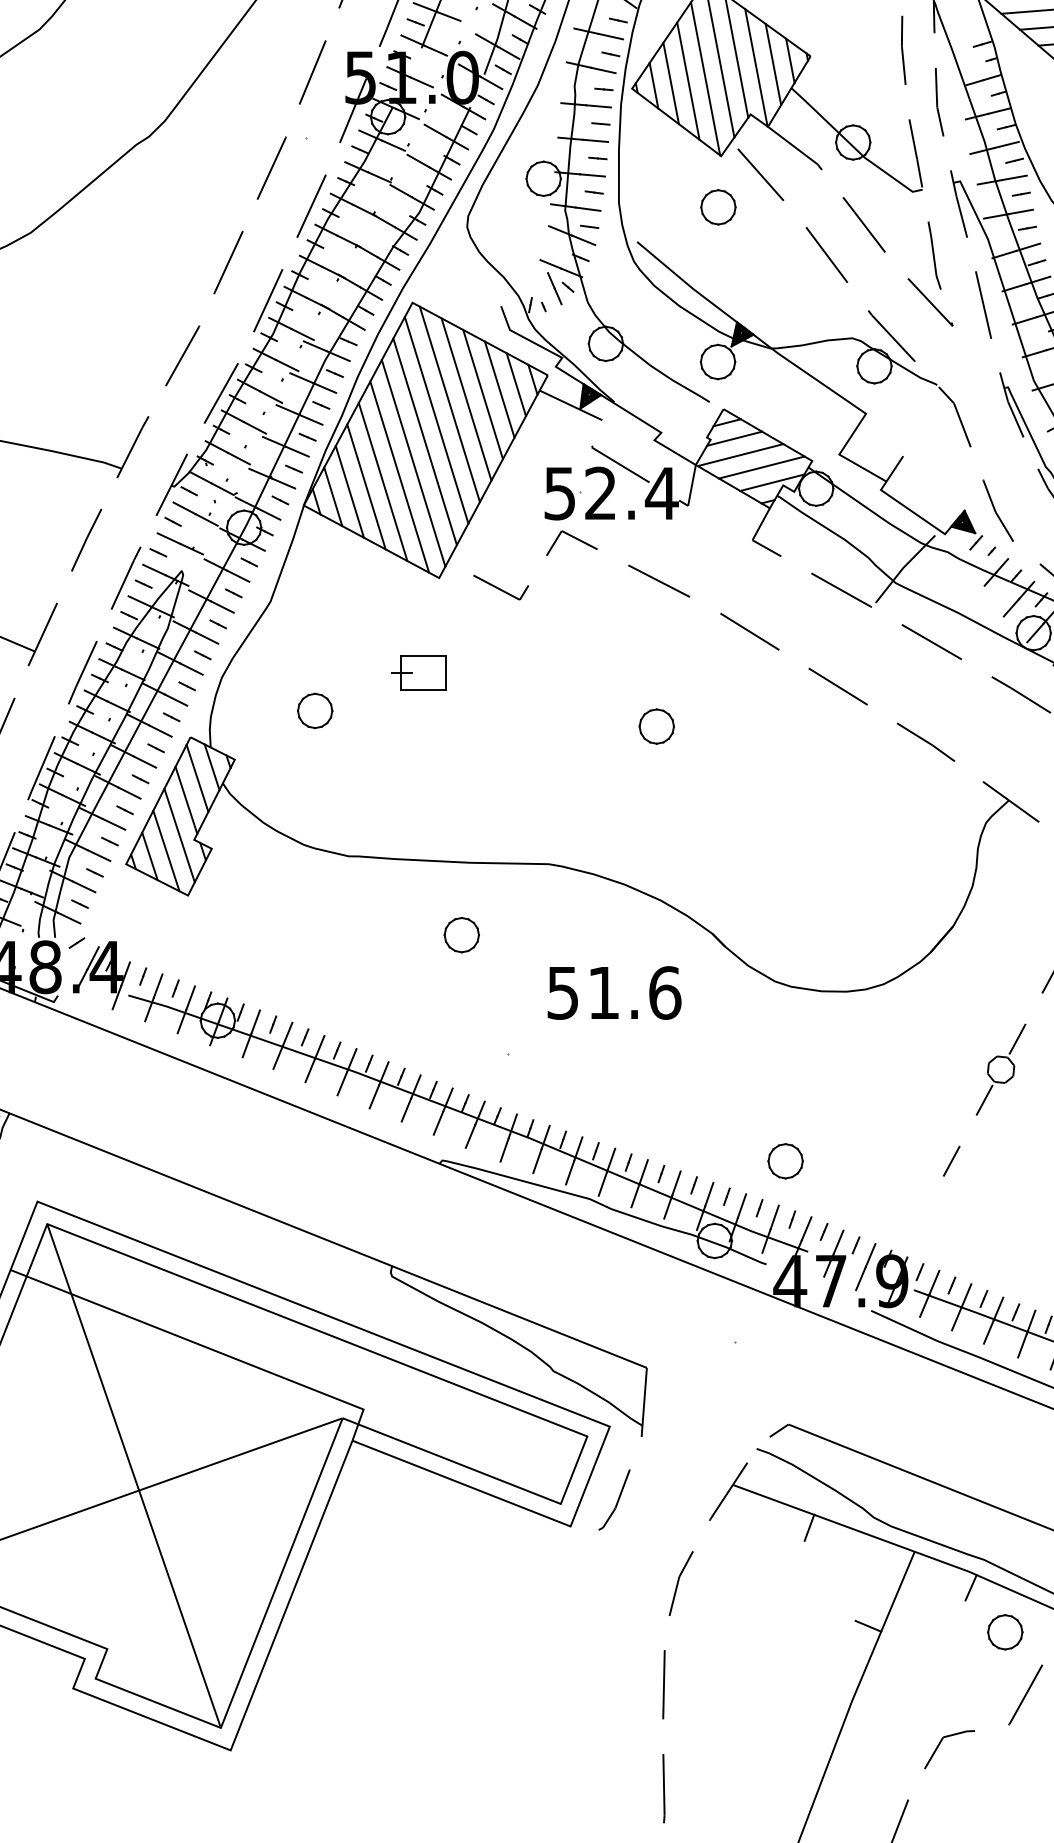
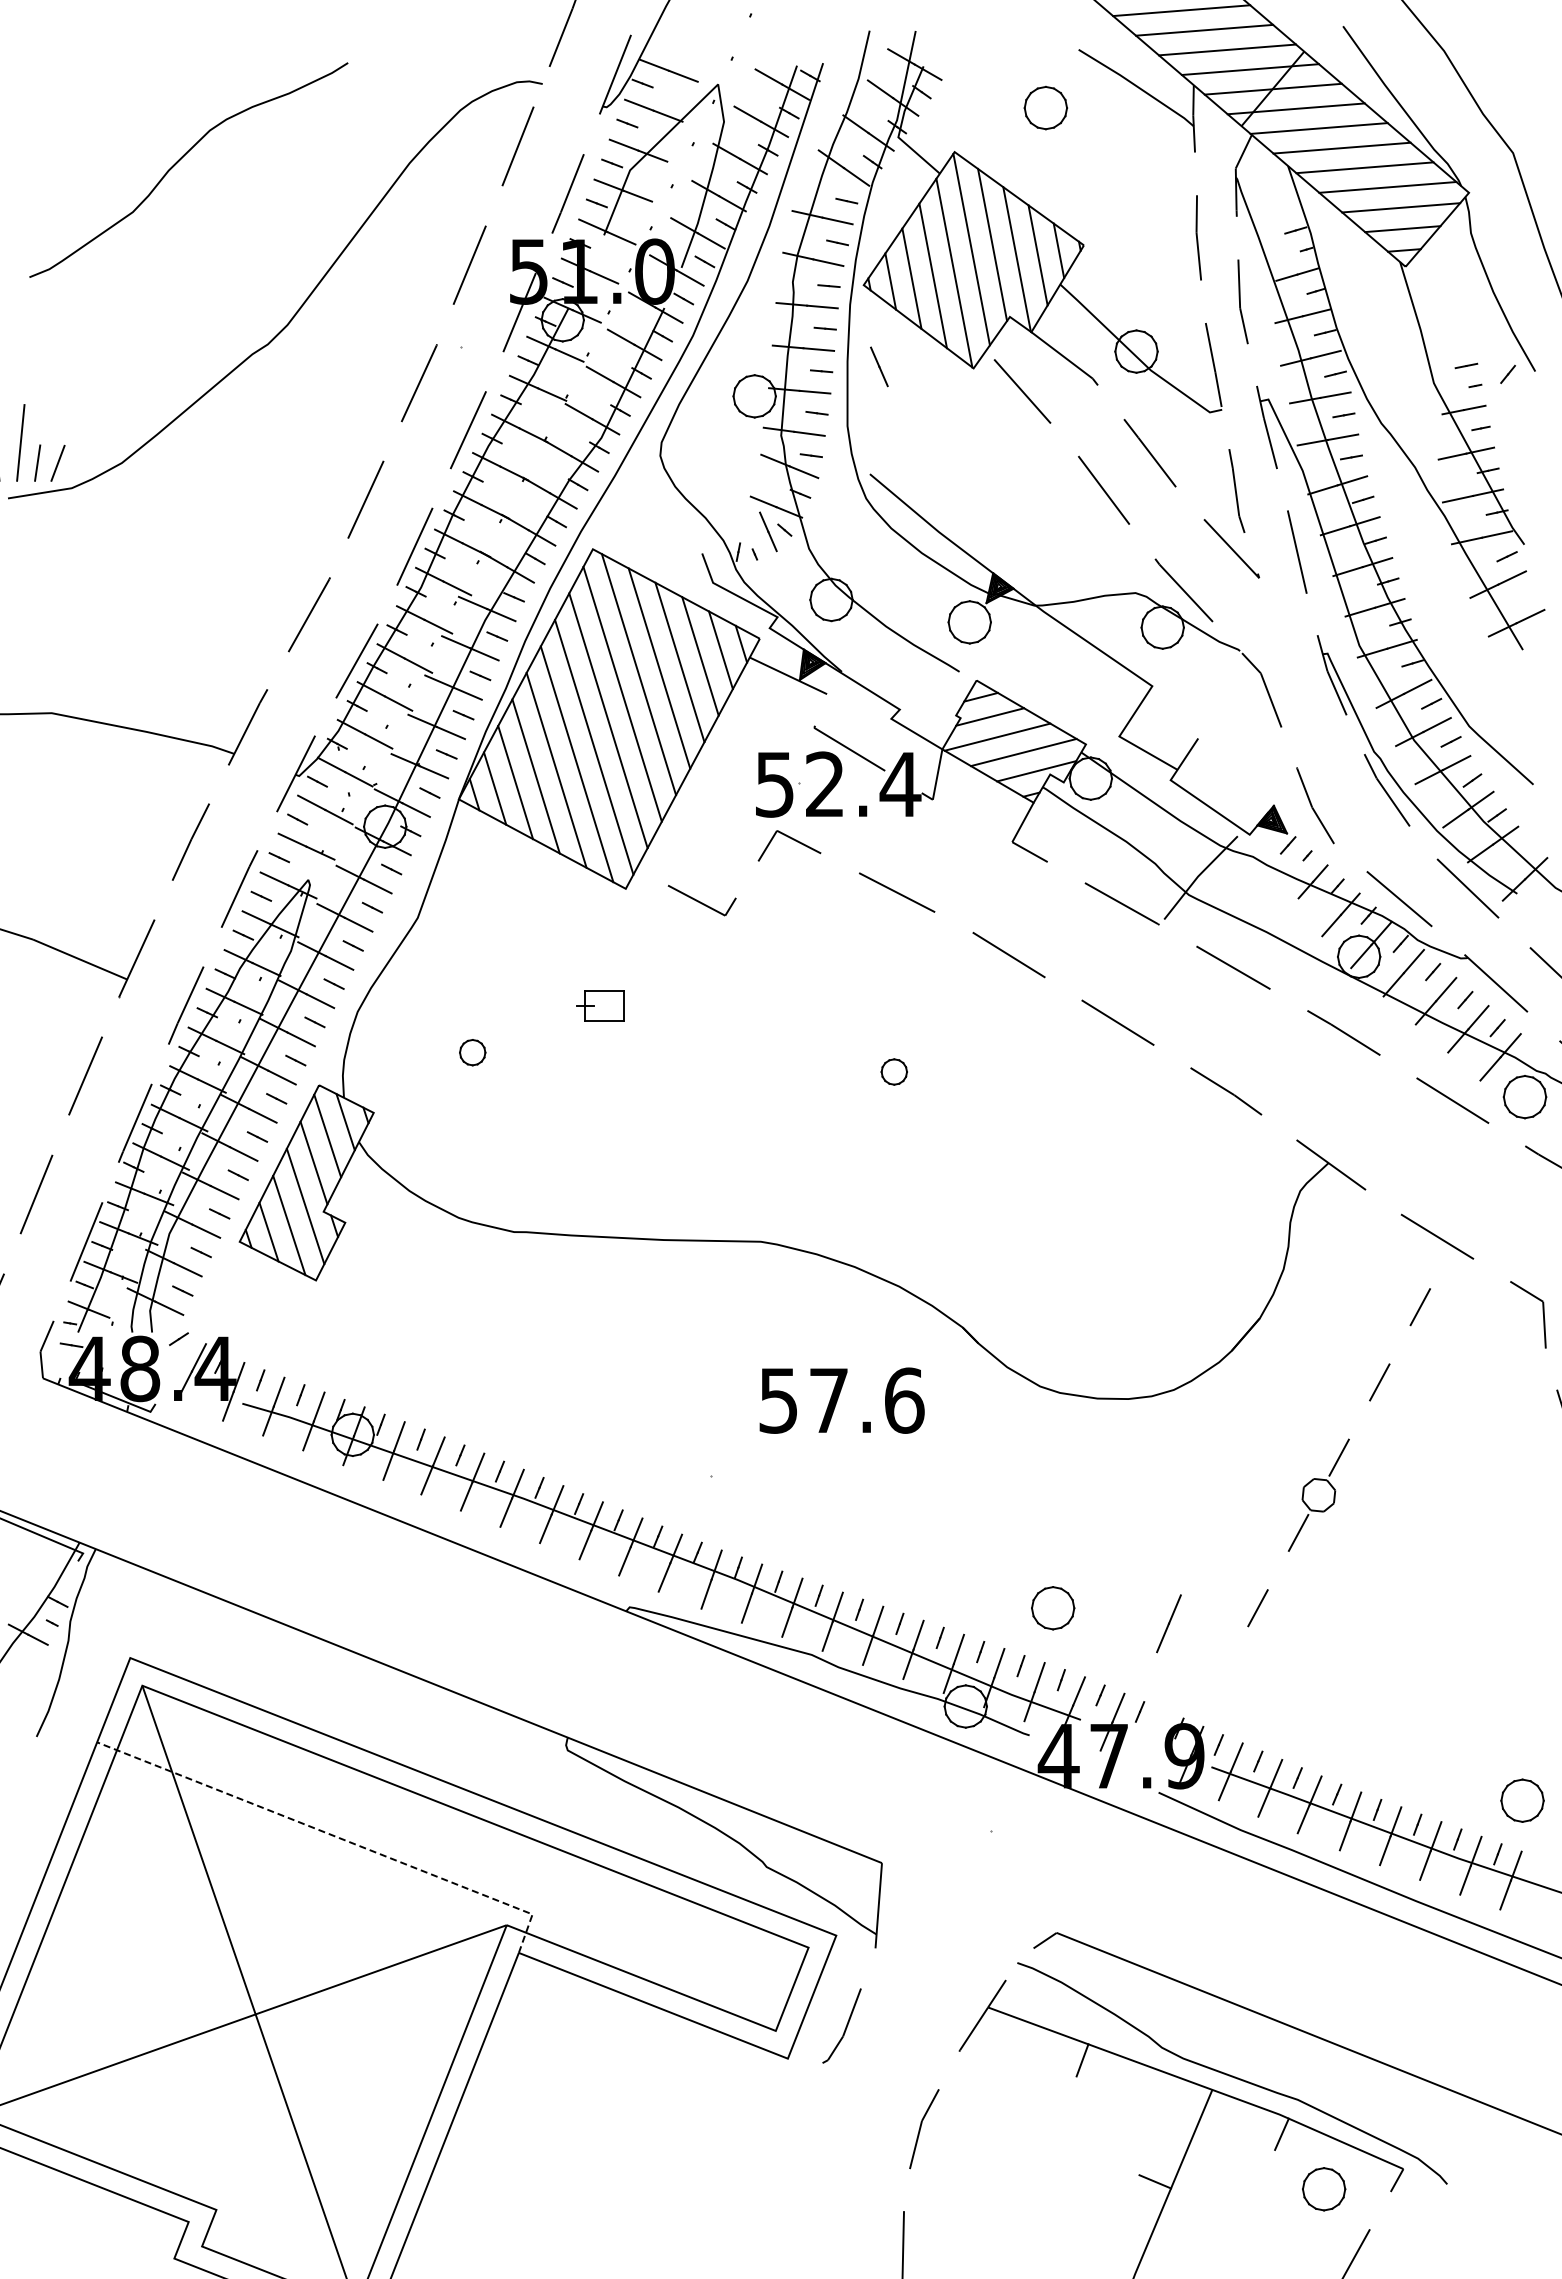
line: (644, 154) -> (879, 366), added
part: (718, 207) -> (970, 431), removed
part: (418, 672) -> (600, 1005), size x0.7
part: (314, 710) -> (472, 1052), size x0.6
part: (657, 726) -> (894, 1071), size x0.6
part: (461, 935) -> (653, 1329), removed
text: (603, 992) -> (828, 1400), 51.6 -> 57.6
line: (865, 1266) -> (1168, 1623), moved
line: (202, 1345) -> (333, 1835), solid -> dashed

